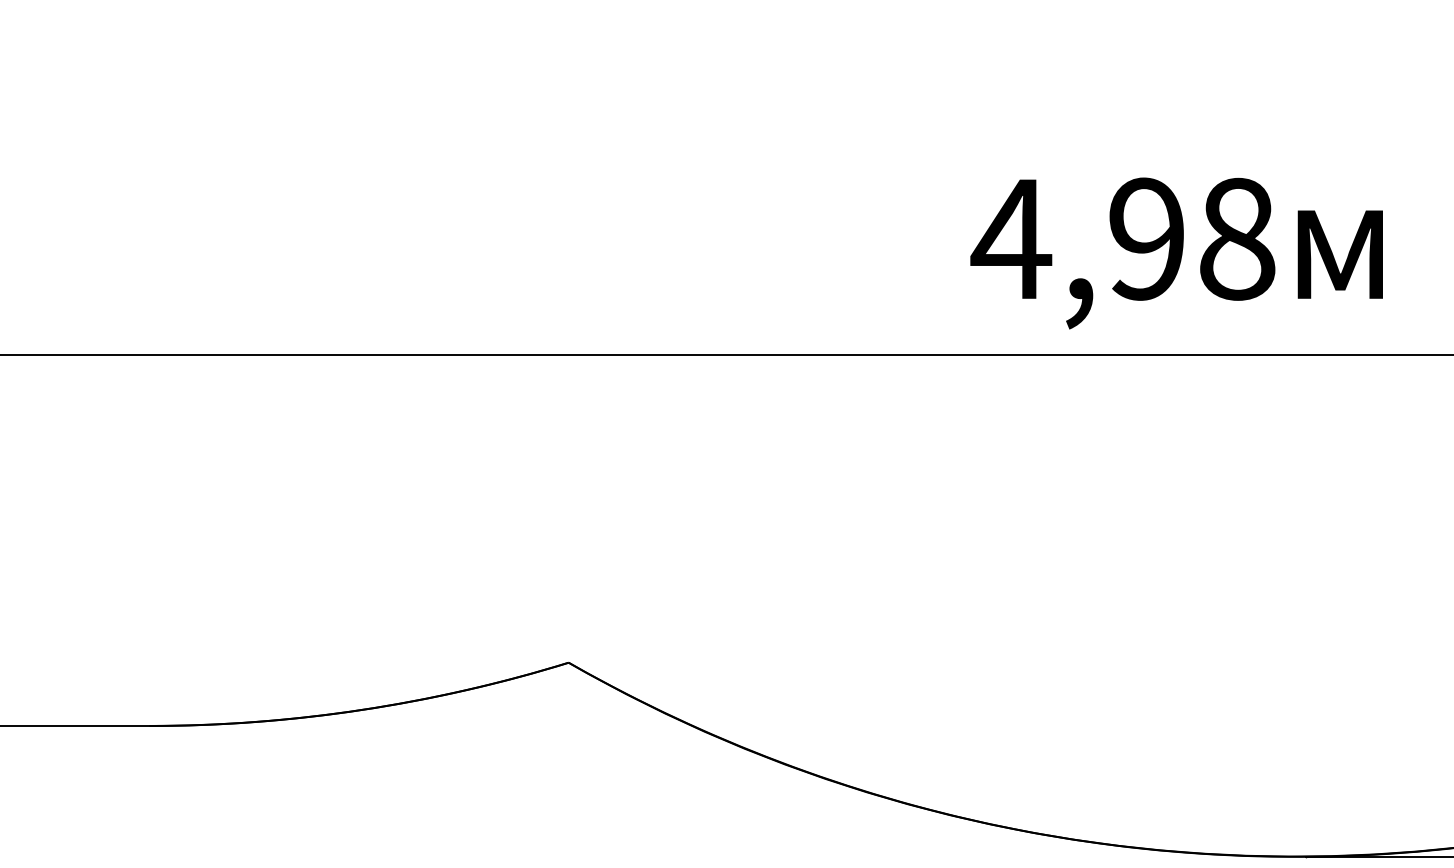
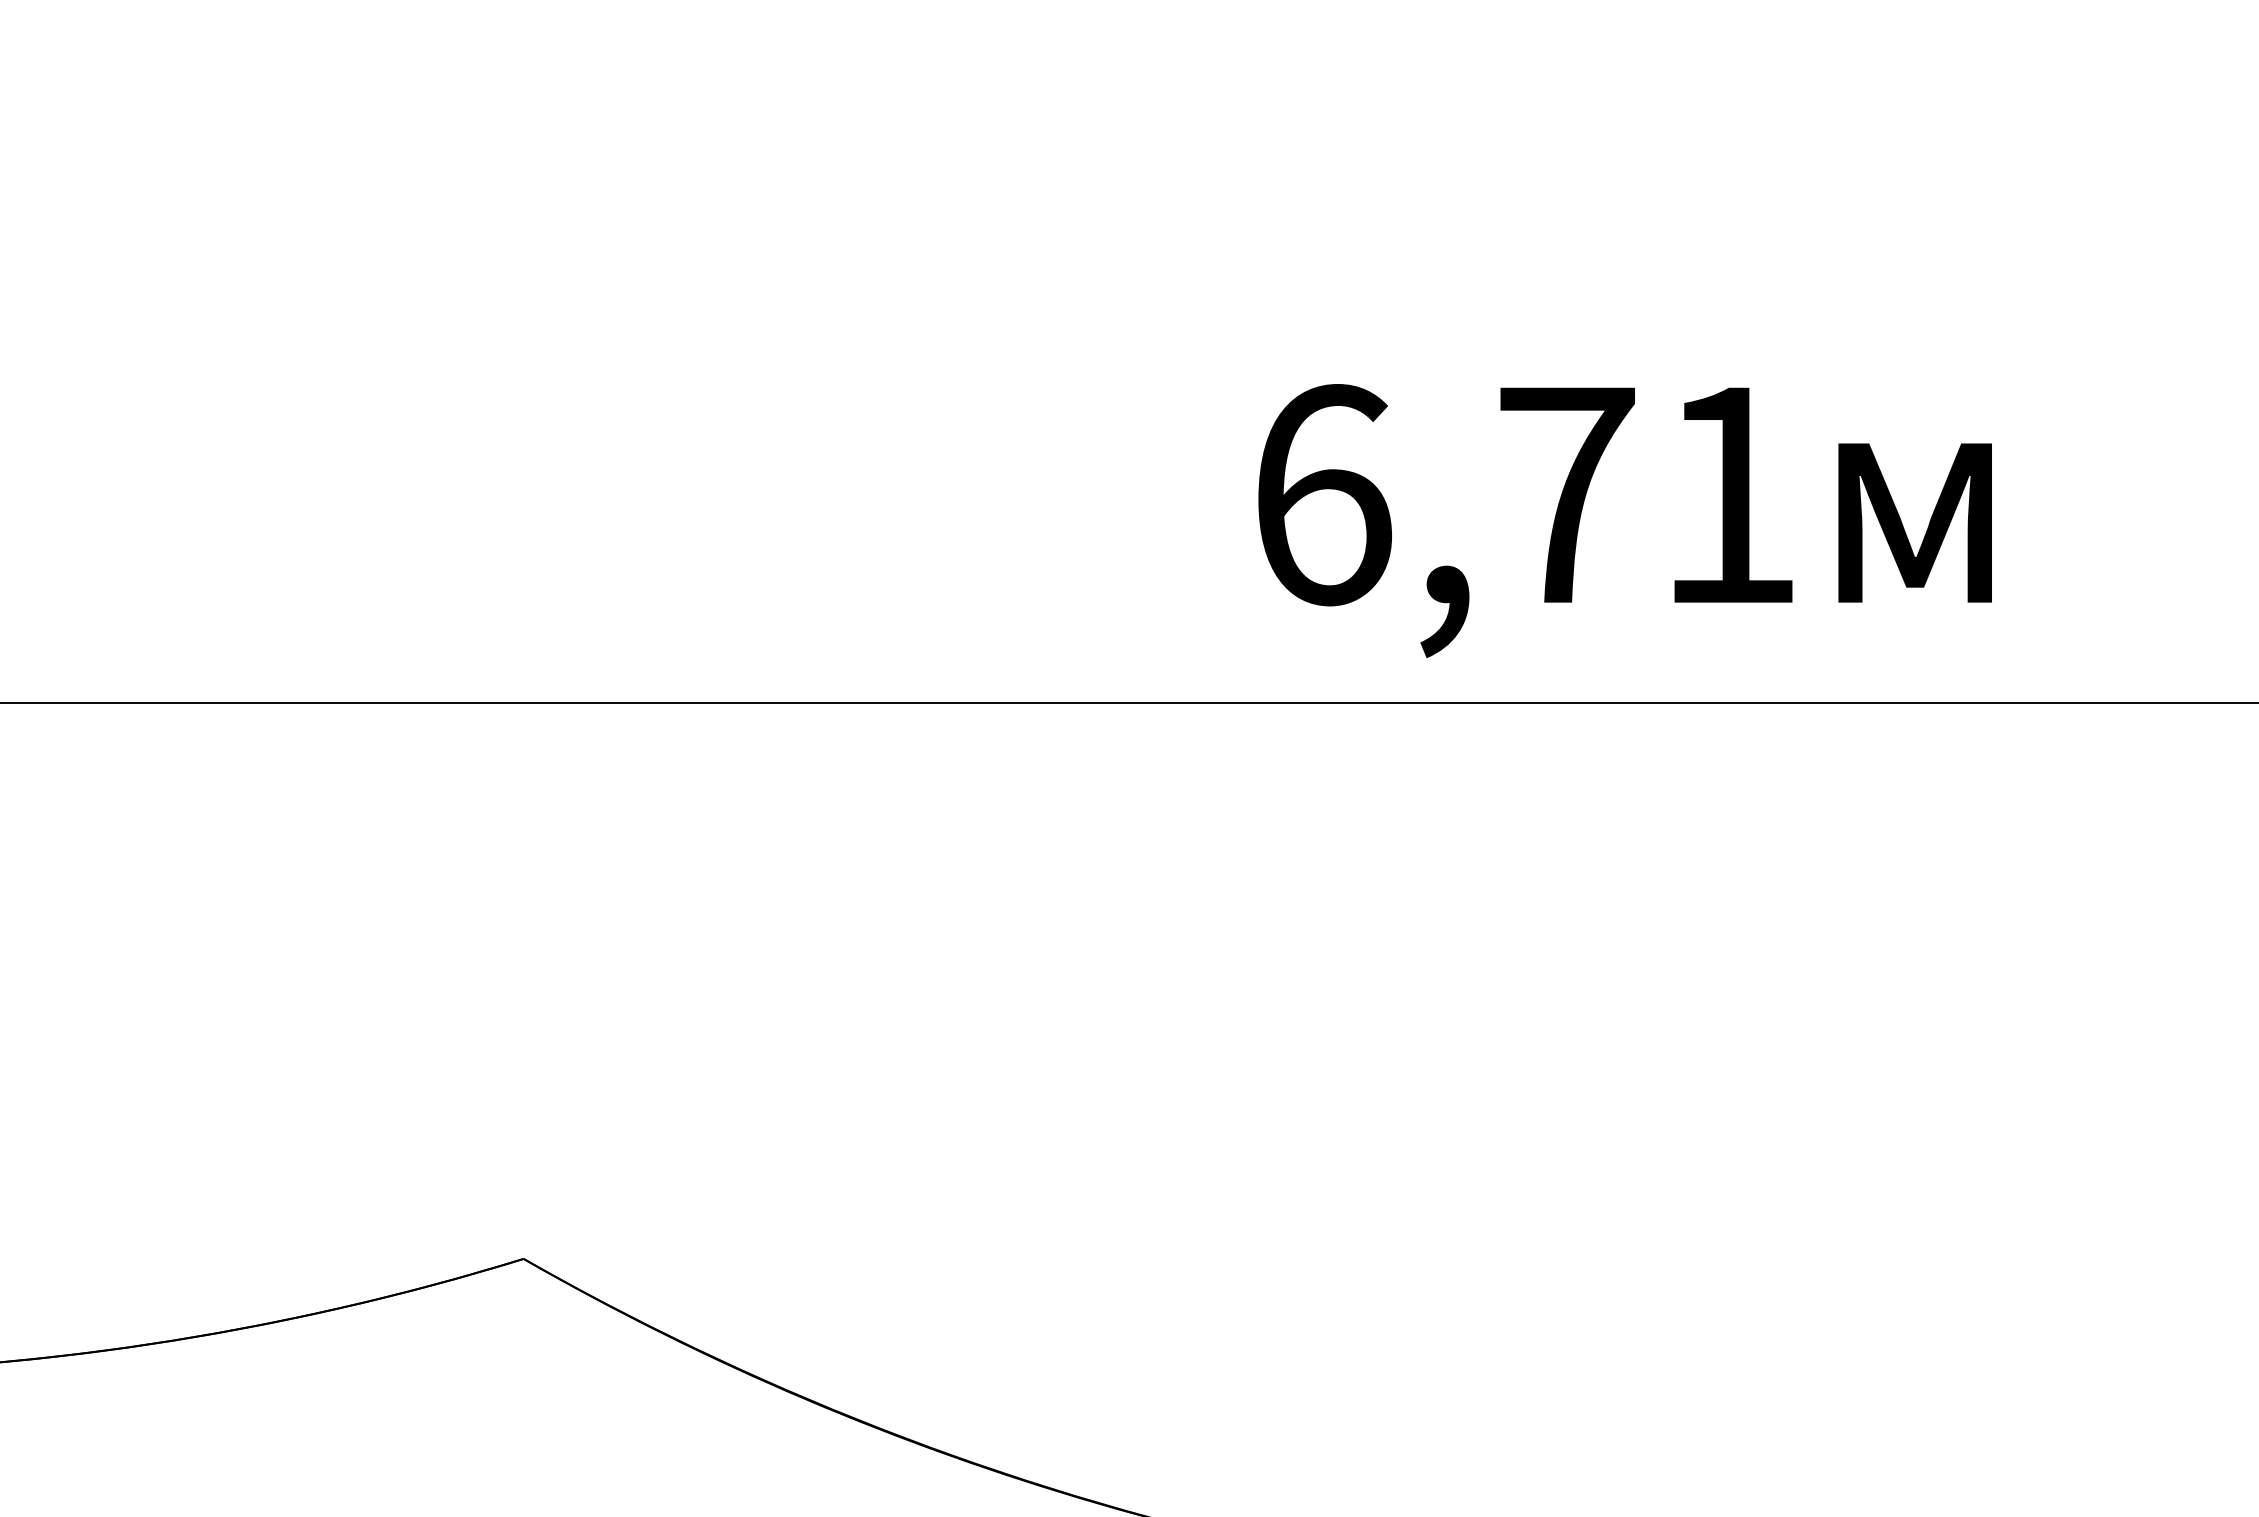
text: (1122, 238) -> (1522, 493), 4,98 -> 6,71

